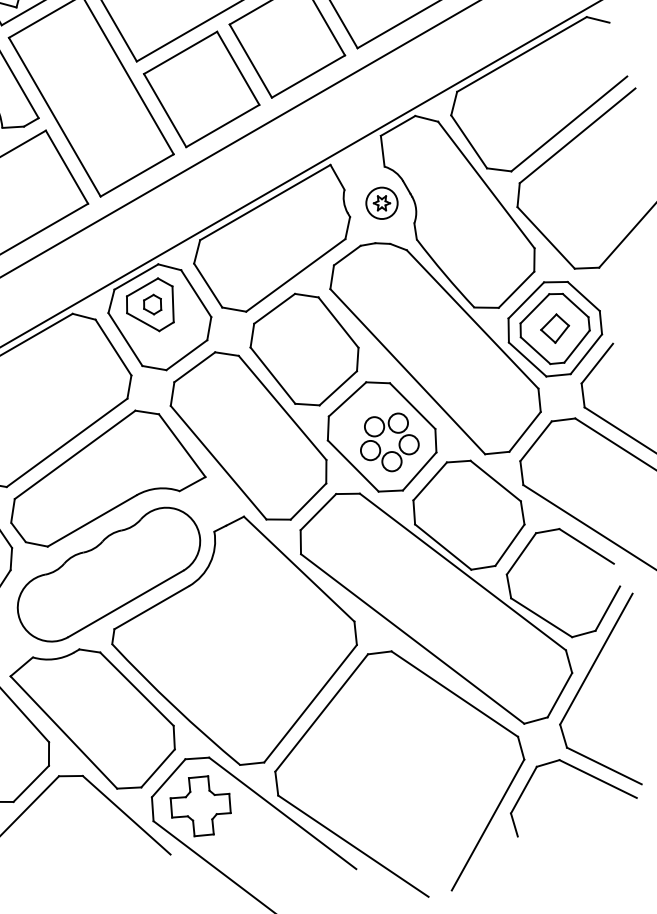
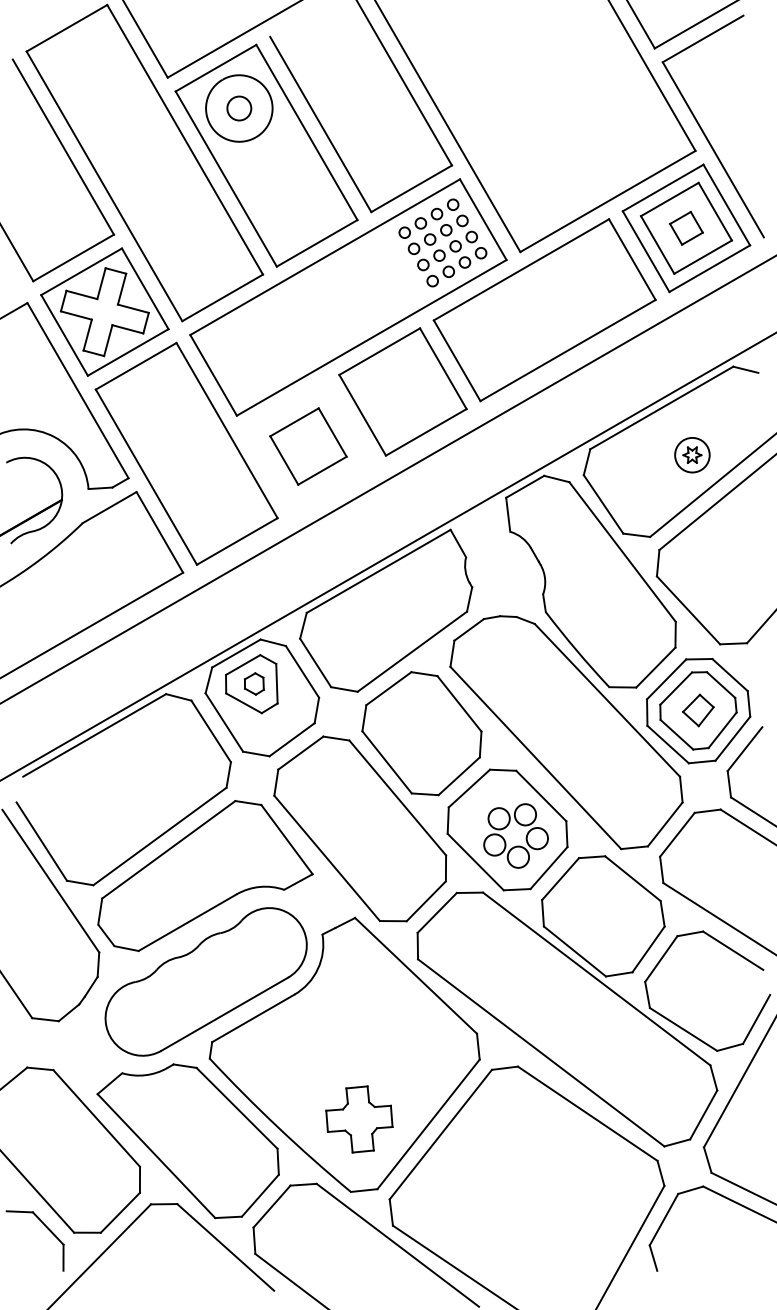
part: (201, 89) -> (308, 446), size x0.6
part: (382, 203) -> (692, 455), moved
part: (200, 806) -> (359, 1119), moved

